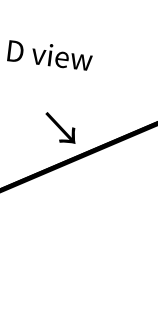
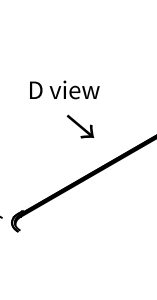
text: (60, 128) -> (80, 126), moved

